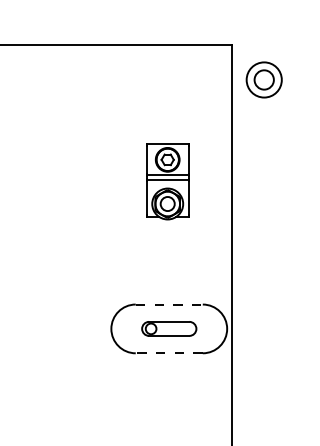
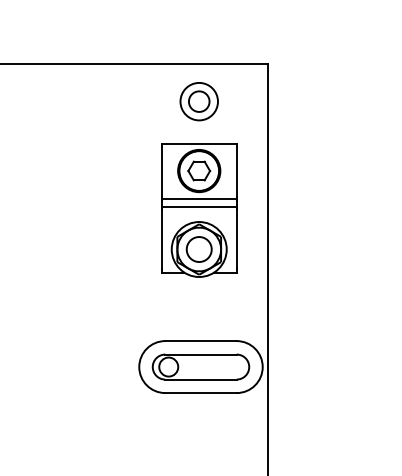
part: (263, 79) -> (198, 101), moved
part: (167, 182) -> (199, 210), size x1.67
line: (168, 304) -> (200, 341), dashed -> solid
part: (168, 328) -> (200, 366), size x1.67
line: (168, 353) -> (200, 393), dashed -> solid

